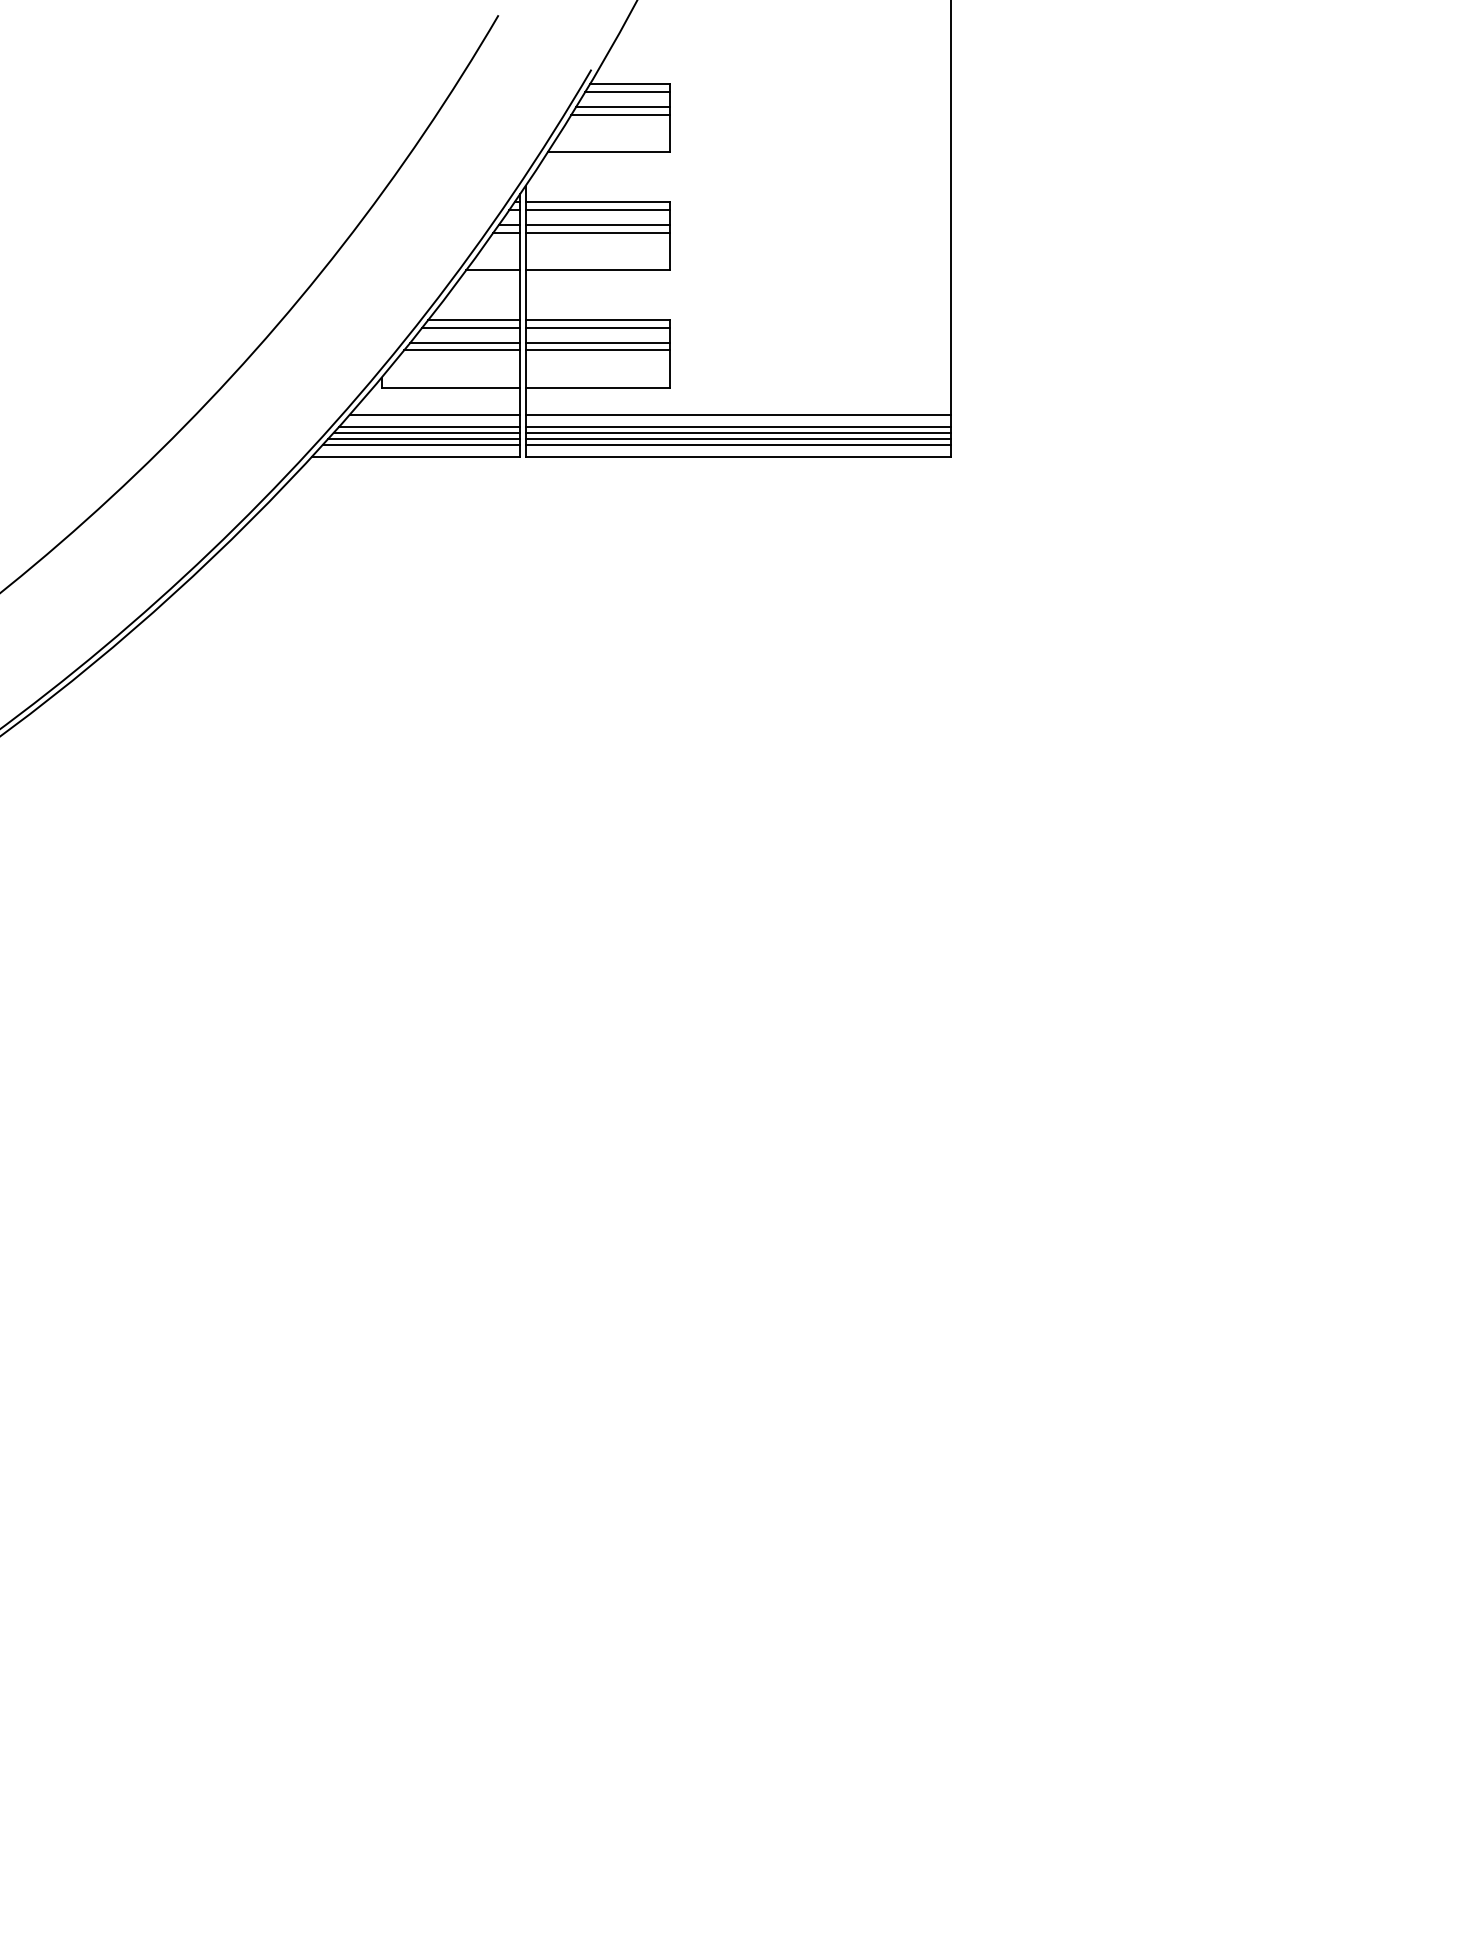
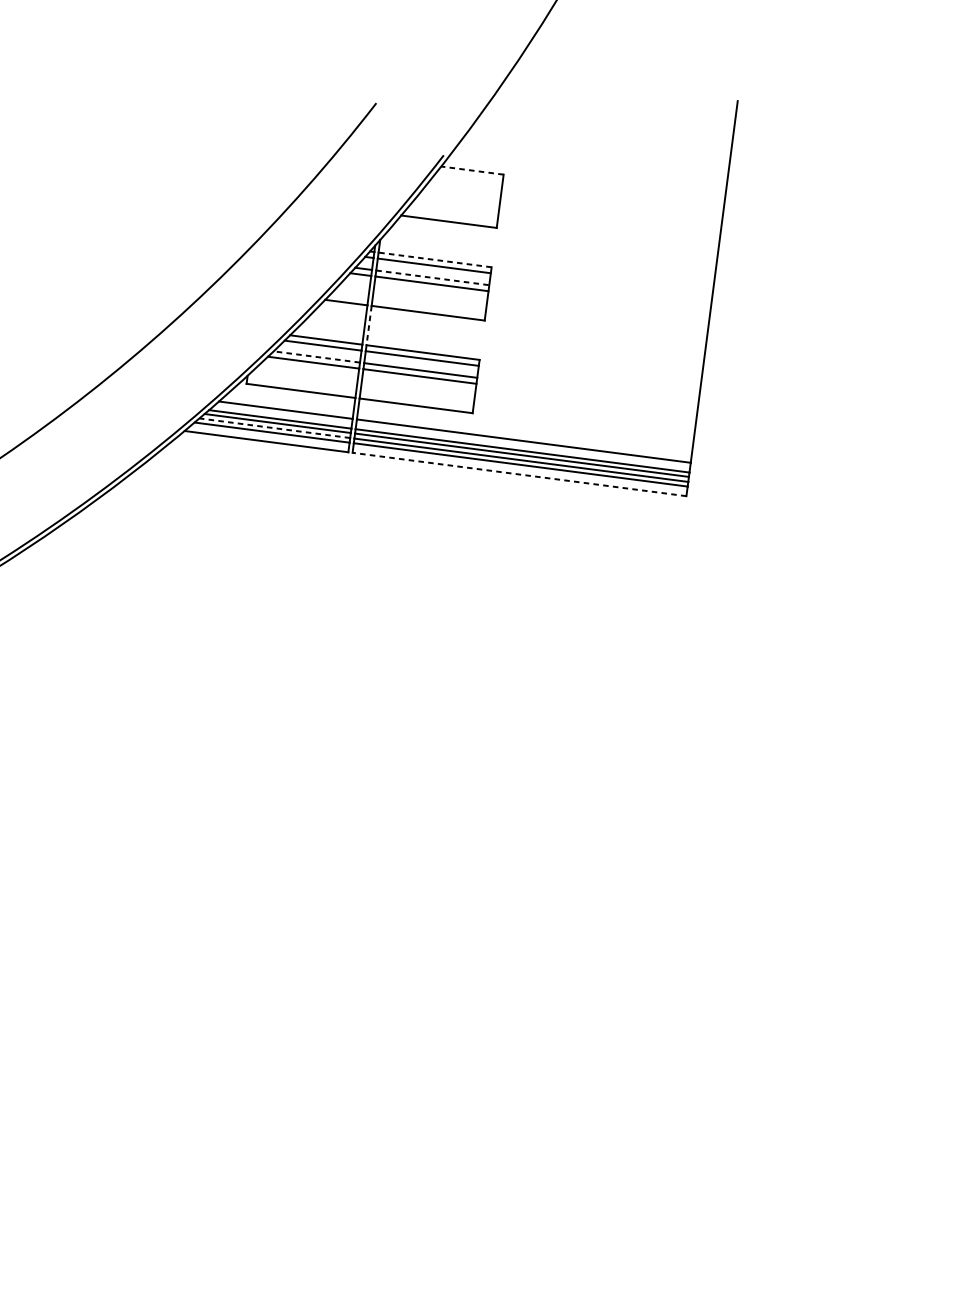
line: (629, 84) -> (472, 170), solid -> dashed
line: (627, 91) -> (469, 176), removed
line: (622, 106) -> (464, 187), removed
line: (620, 114) -> (462, 193), removed
line: (597, 202) -> (435, 260), solid -> dashed
line: (597, 224) -> (432, 277), solid -> dashed
line: (525, 295) -> (368, 325), solid -> dashed
line: (465, 342) -> (317, 356), solid -> dashed
line: (424, 438) -> (275, 427), solid -> dashed
line: (738, 457) -> (519, 474), solid -> dashed

